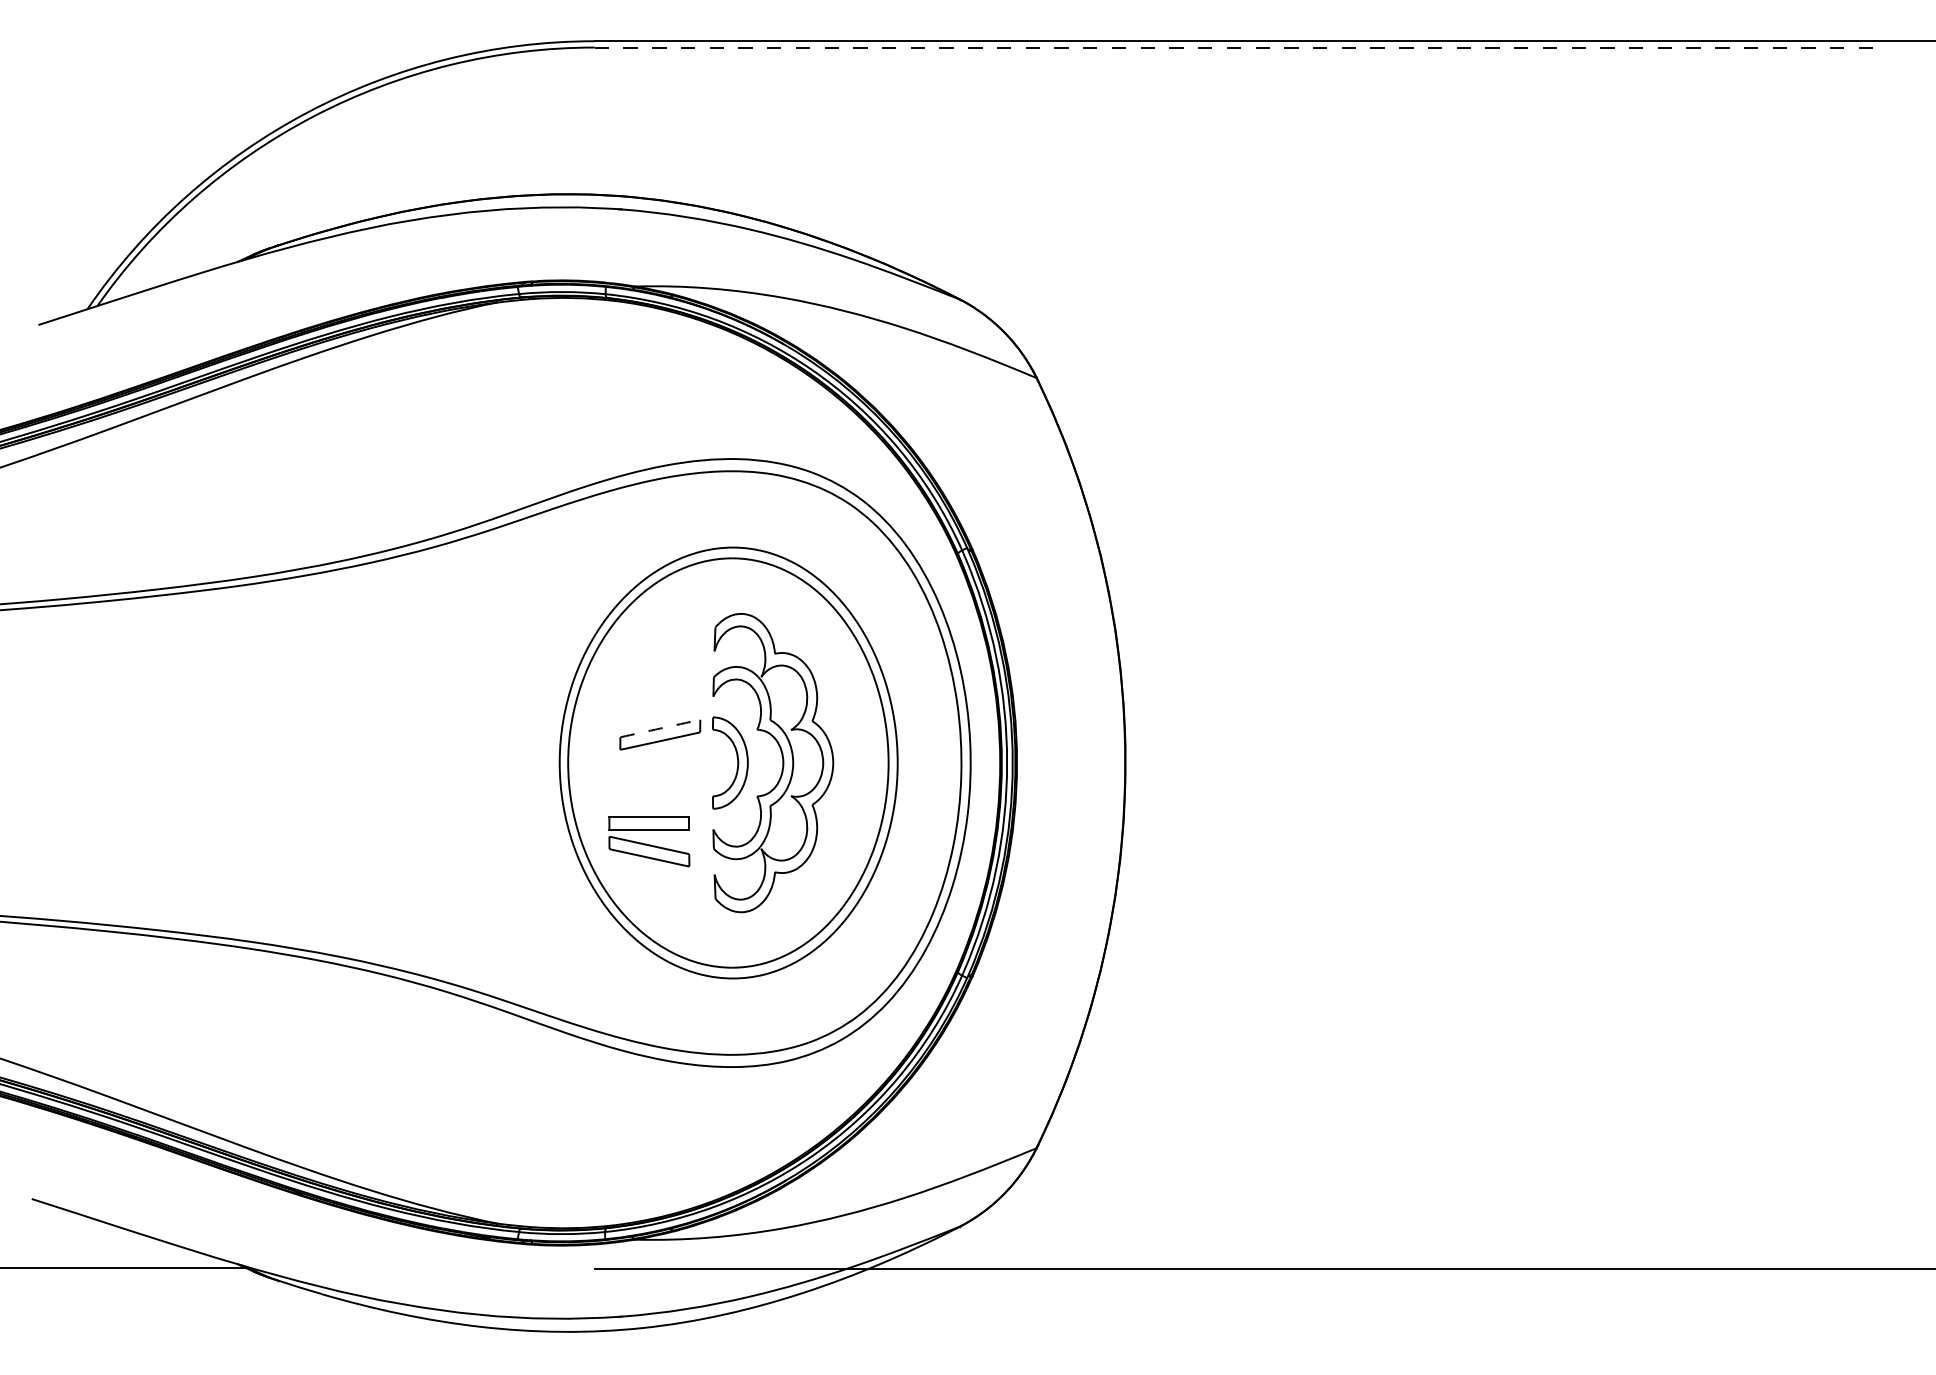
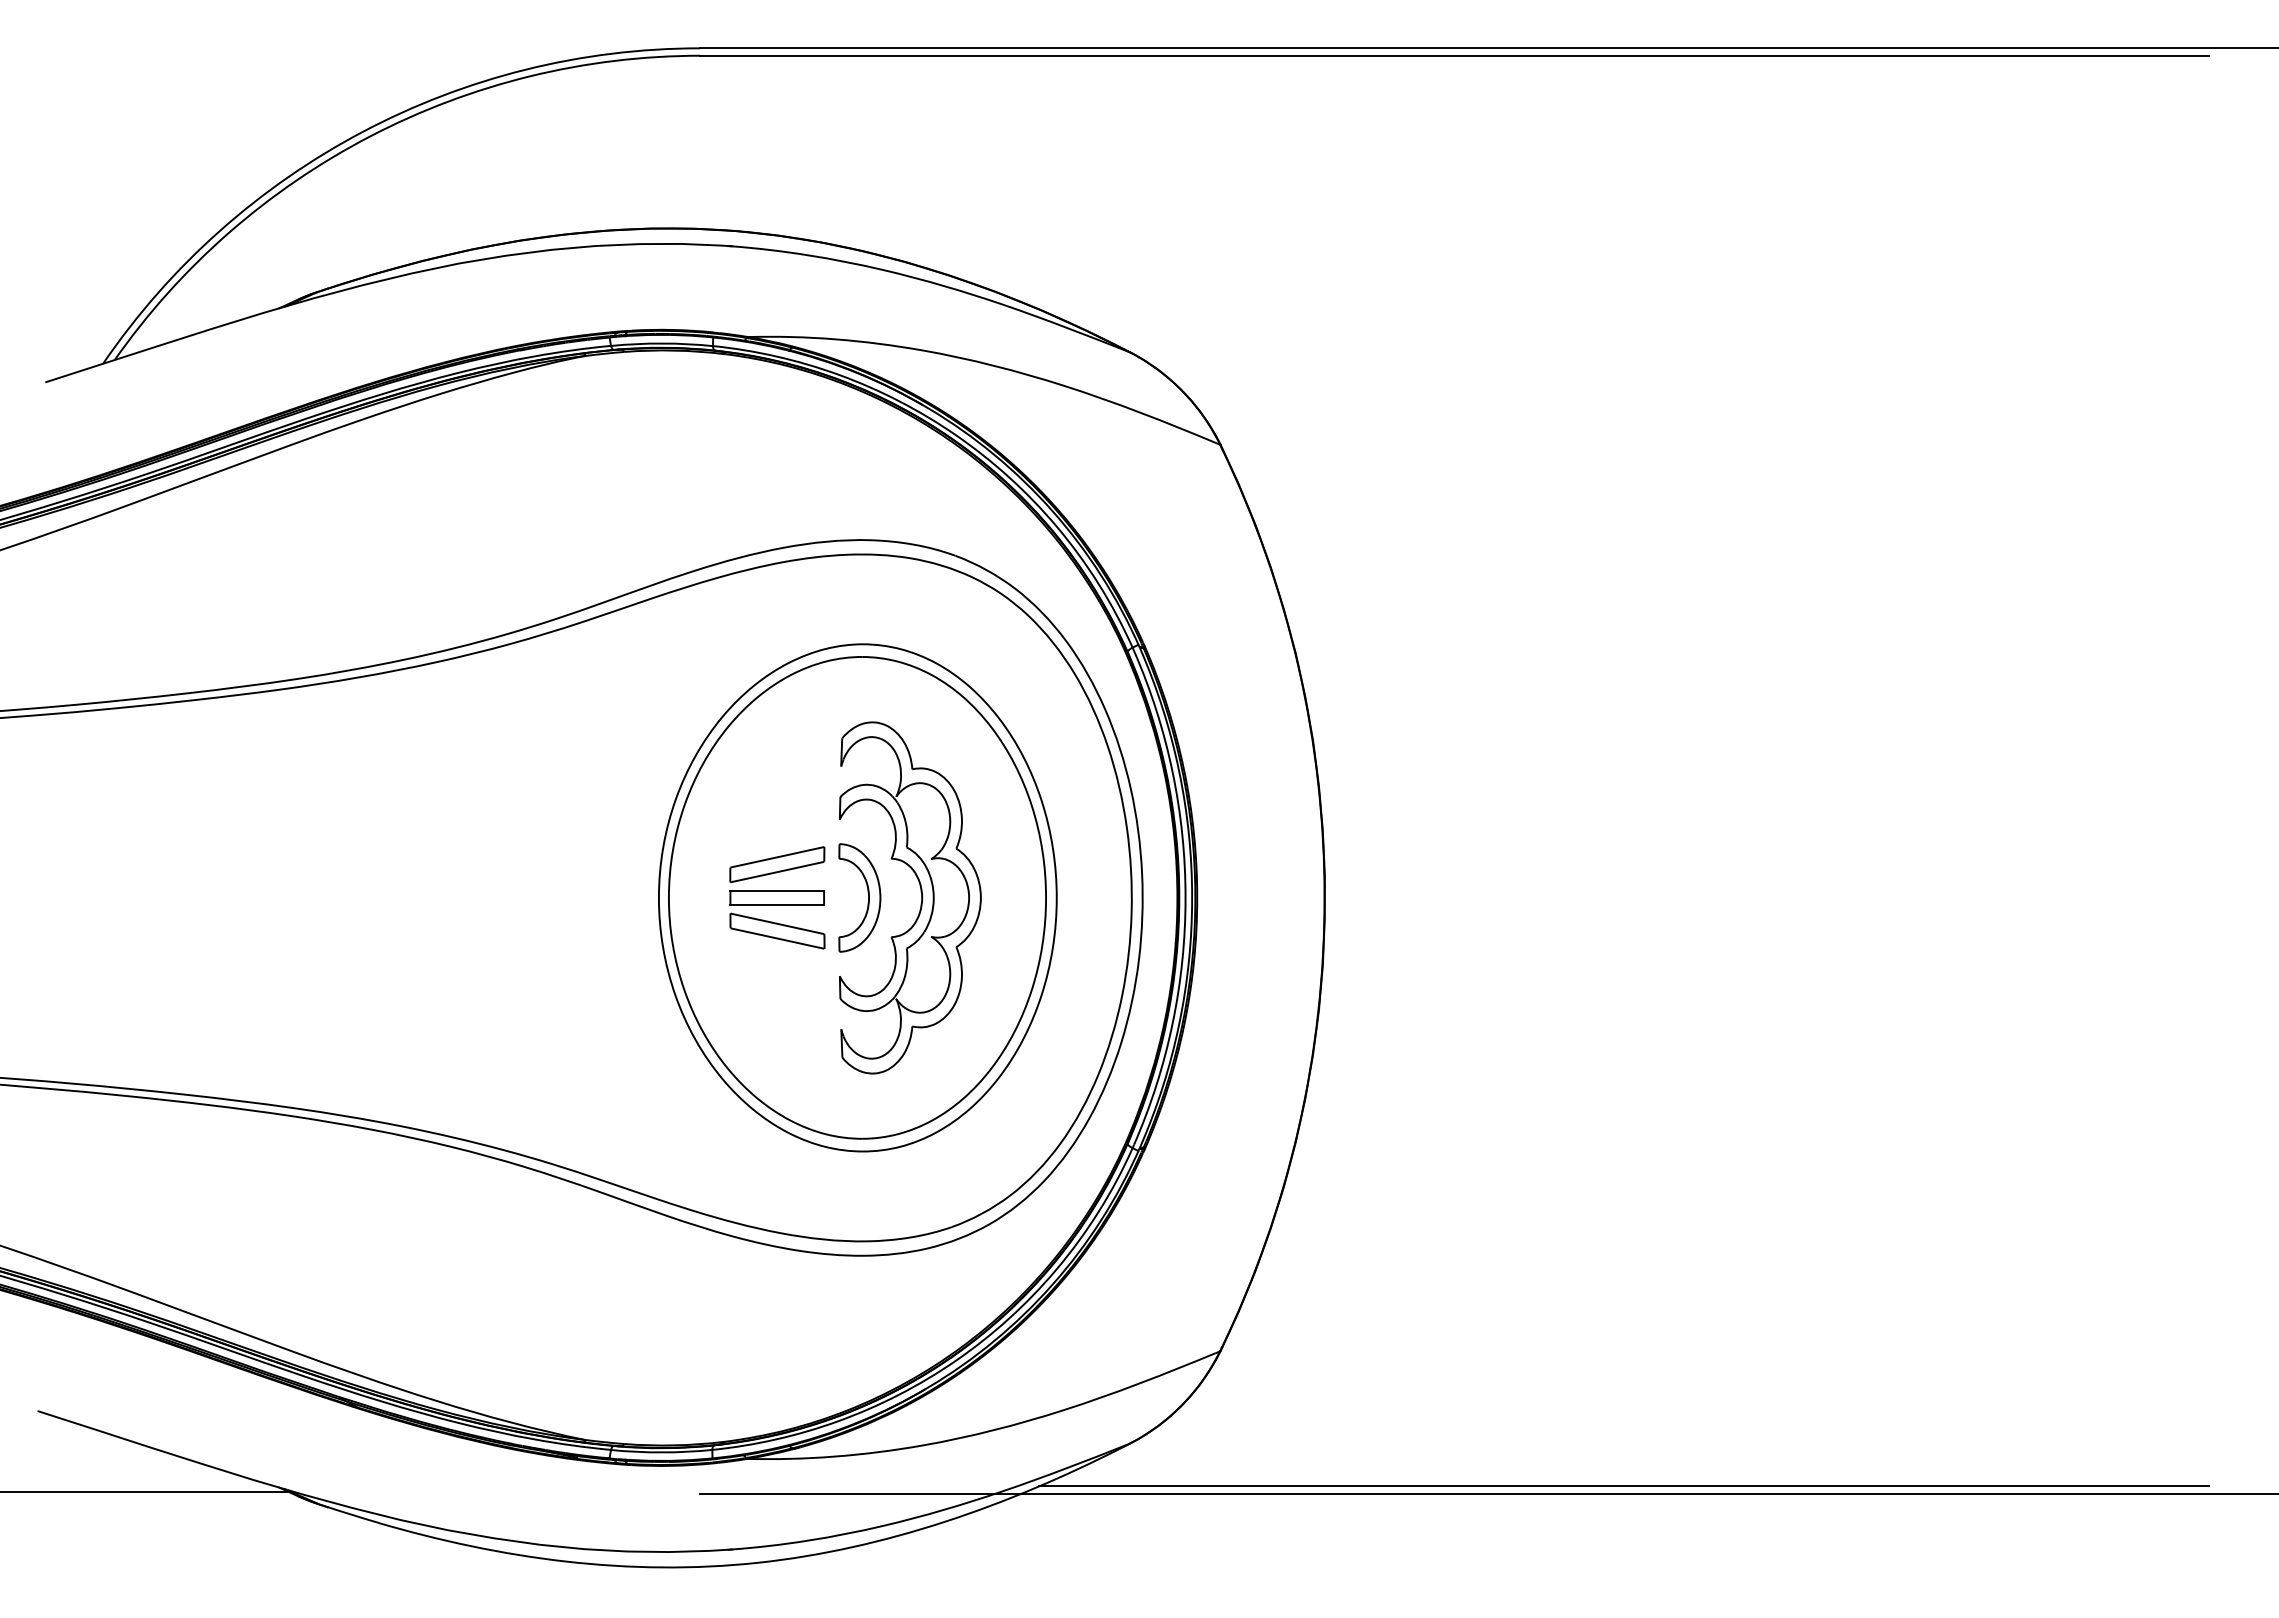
line: (1235, 47) -> (1454, 55), dashed -> solid
arc: (660, 728) -> (777, 857), dashed -> solid
part: (649, 841) -> (777, 919), moved
line: (1380, 1263) -> (1624, 1486), added

